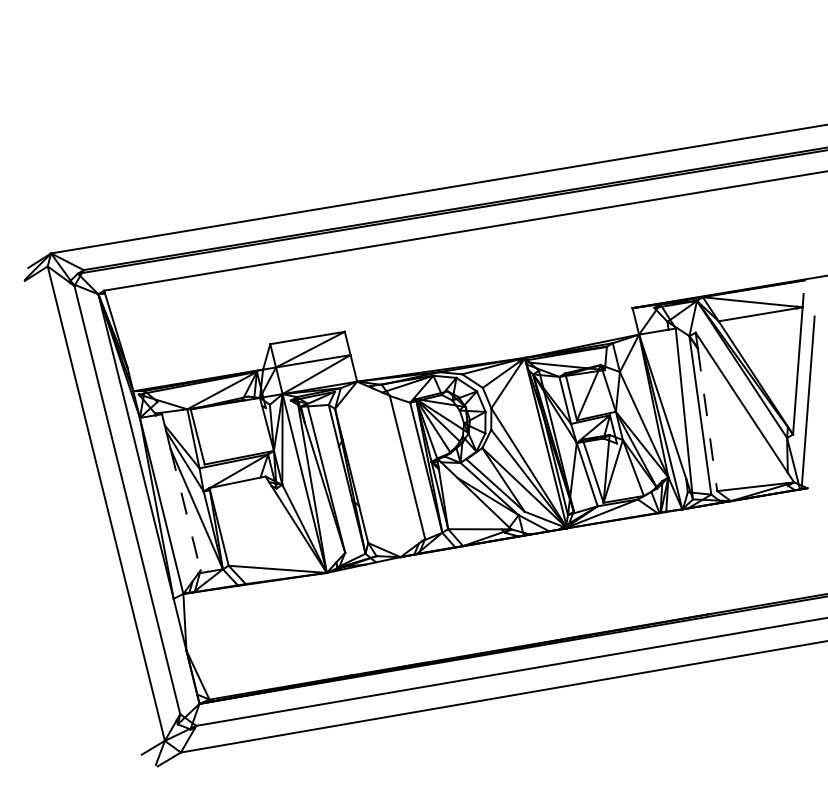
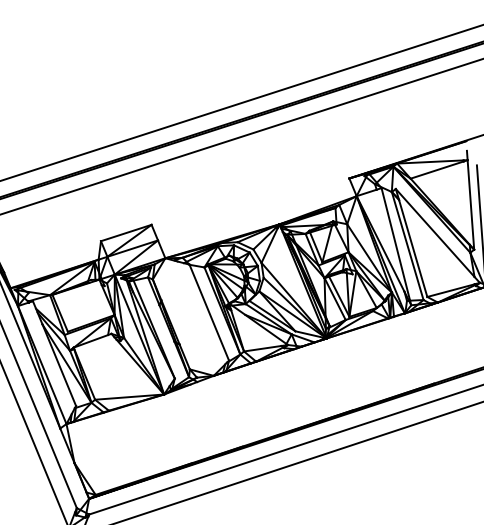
line: (707, 420) -> (413, 248), dashed -> solid
line: (185, 509) -> (59, 365), dashed -> solid

